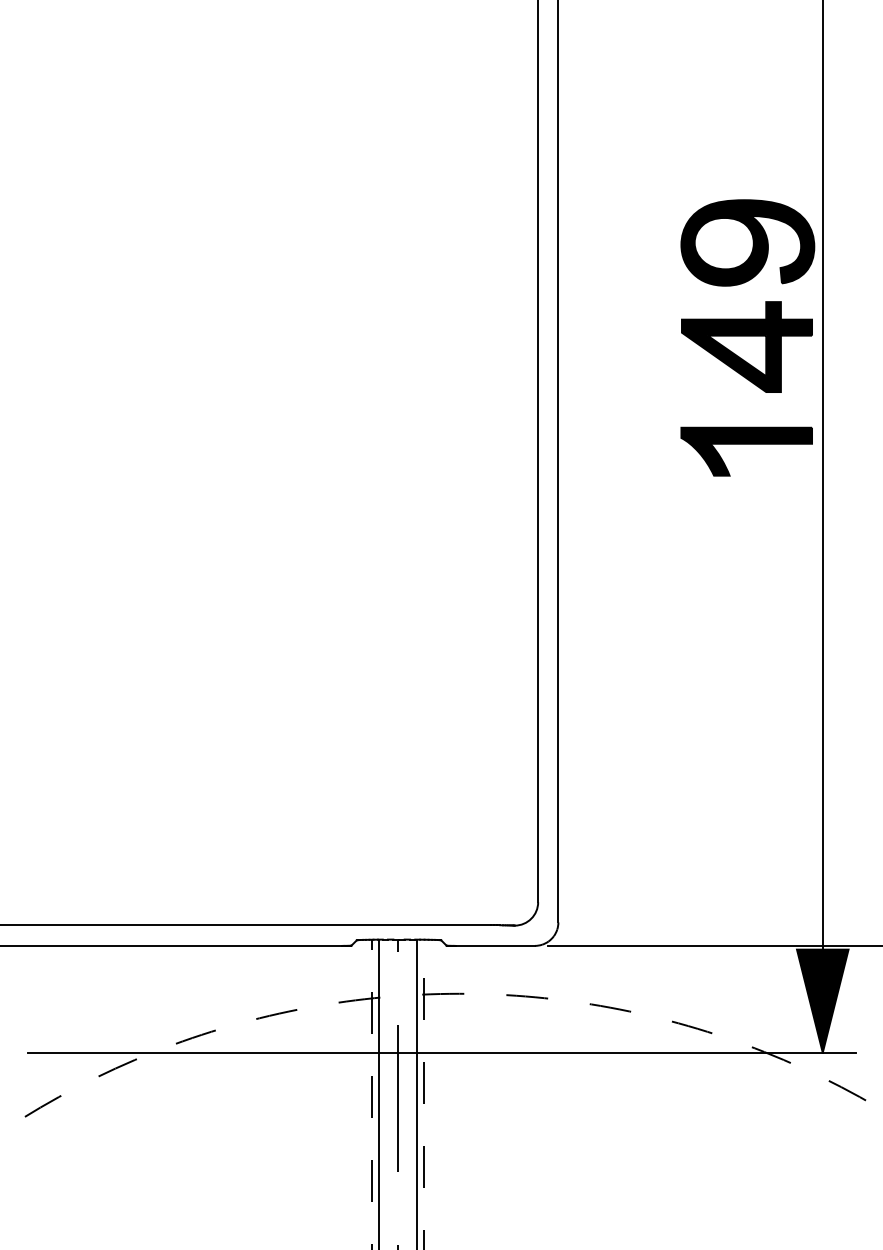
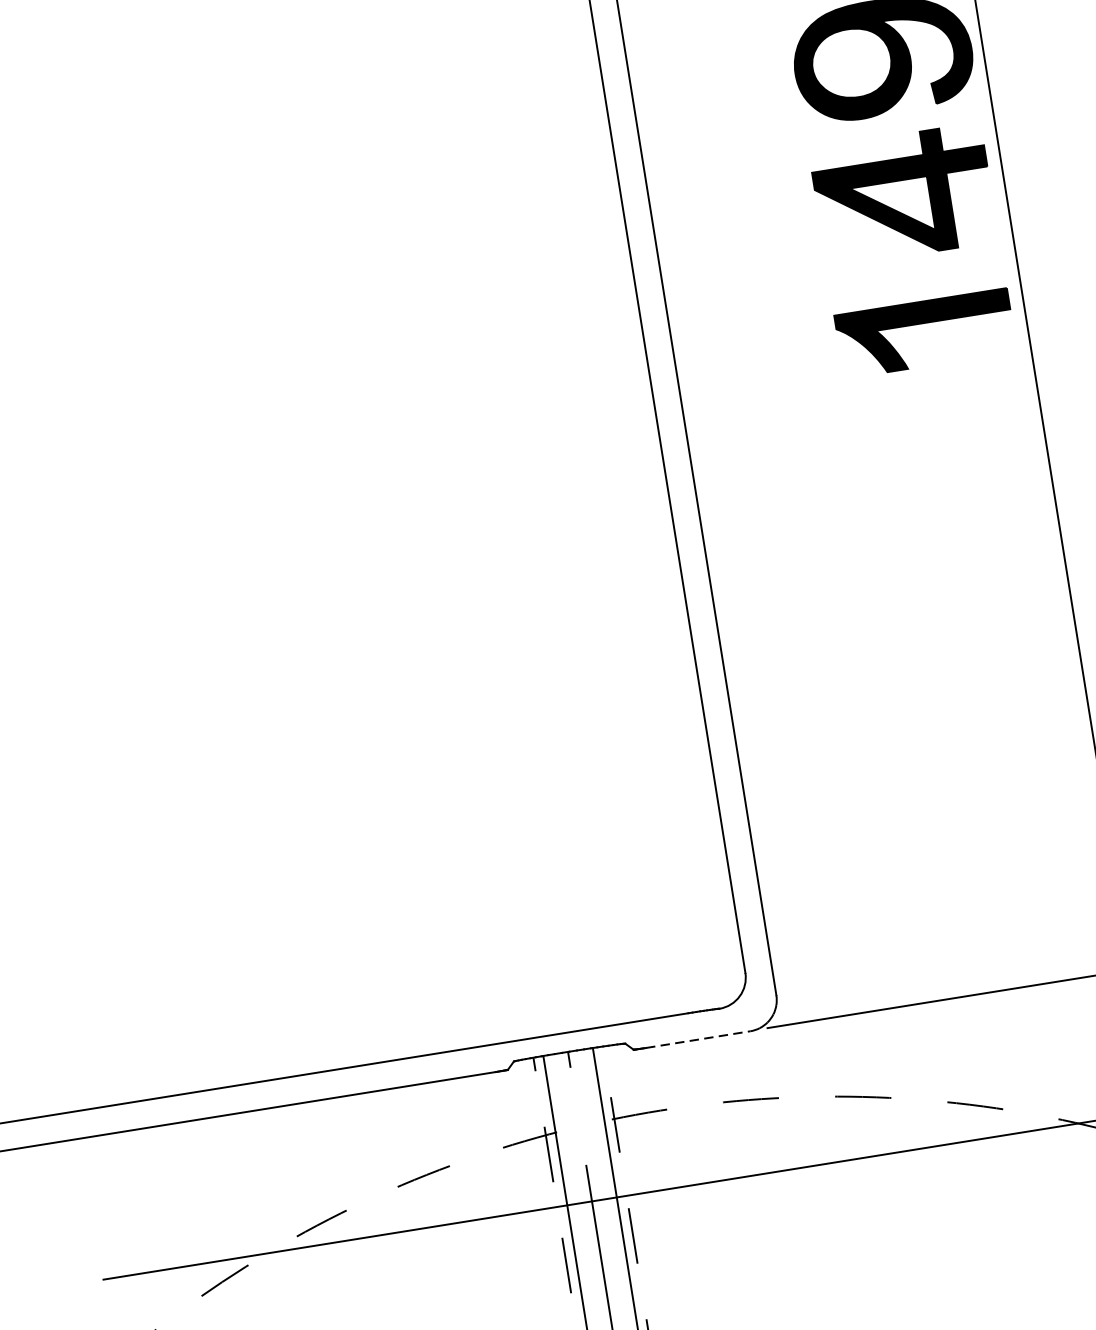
line: (495, 945) -> (698, 1039), solid -> dashed

